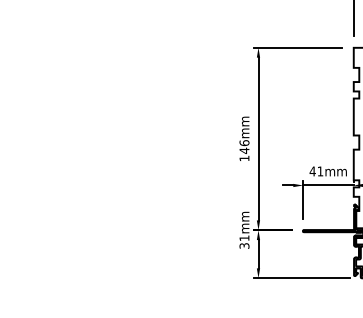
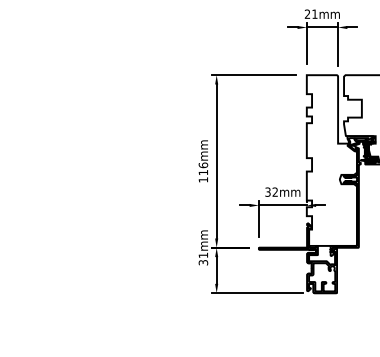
text: (243, 150) -> (202, 172), 146mm -> 116mm
text: (316, 170) -> (271, 191), 41mm -> 32mm

